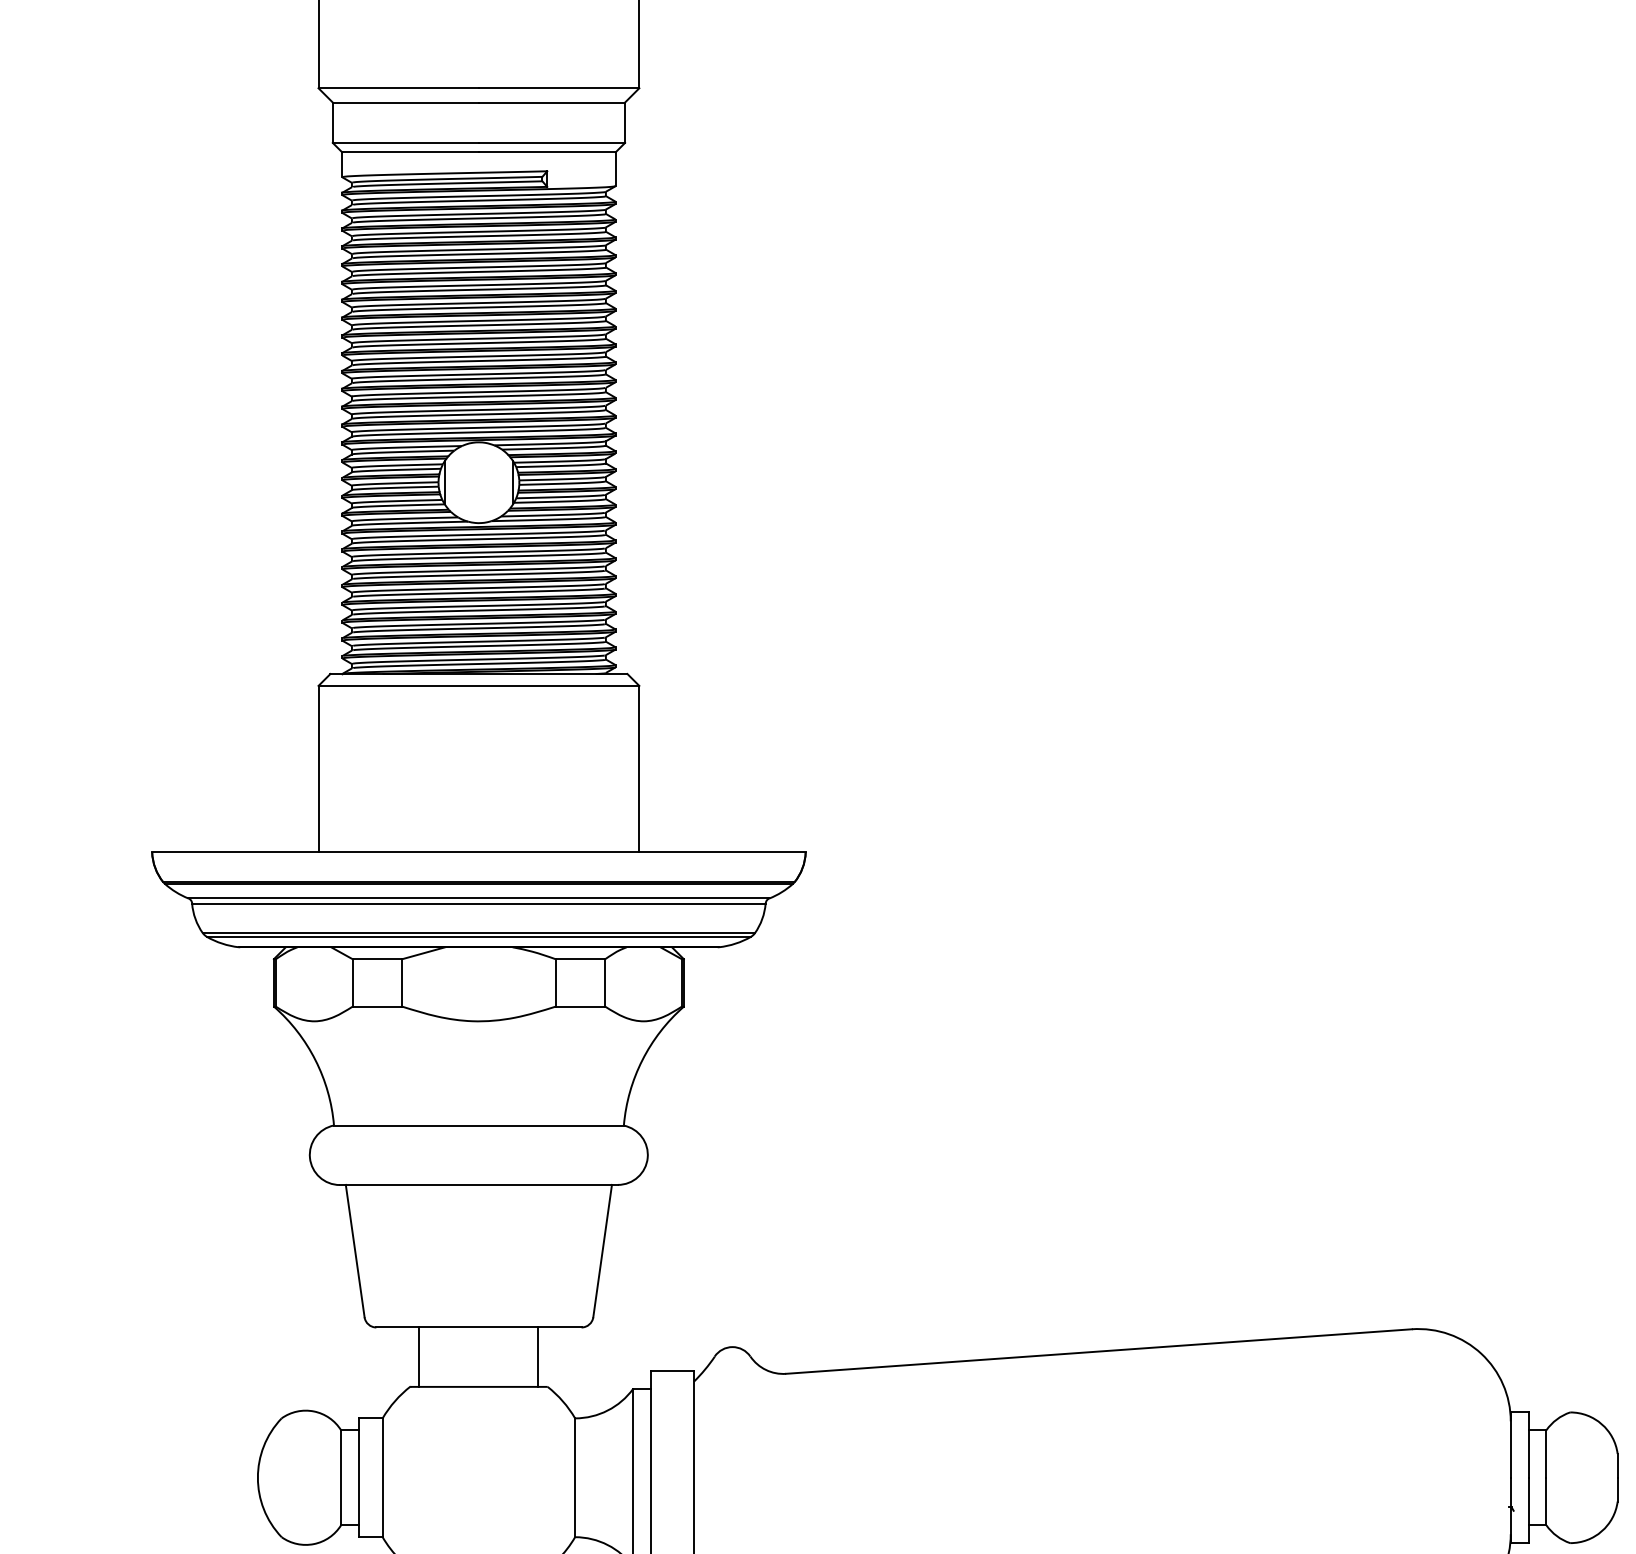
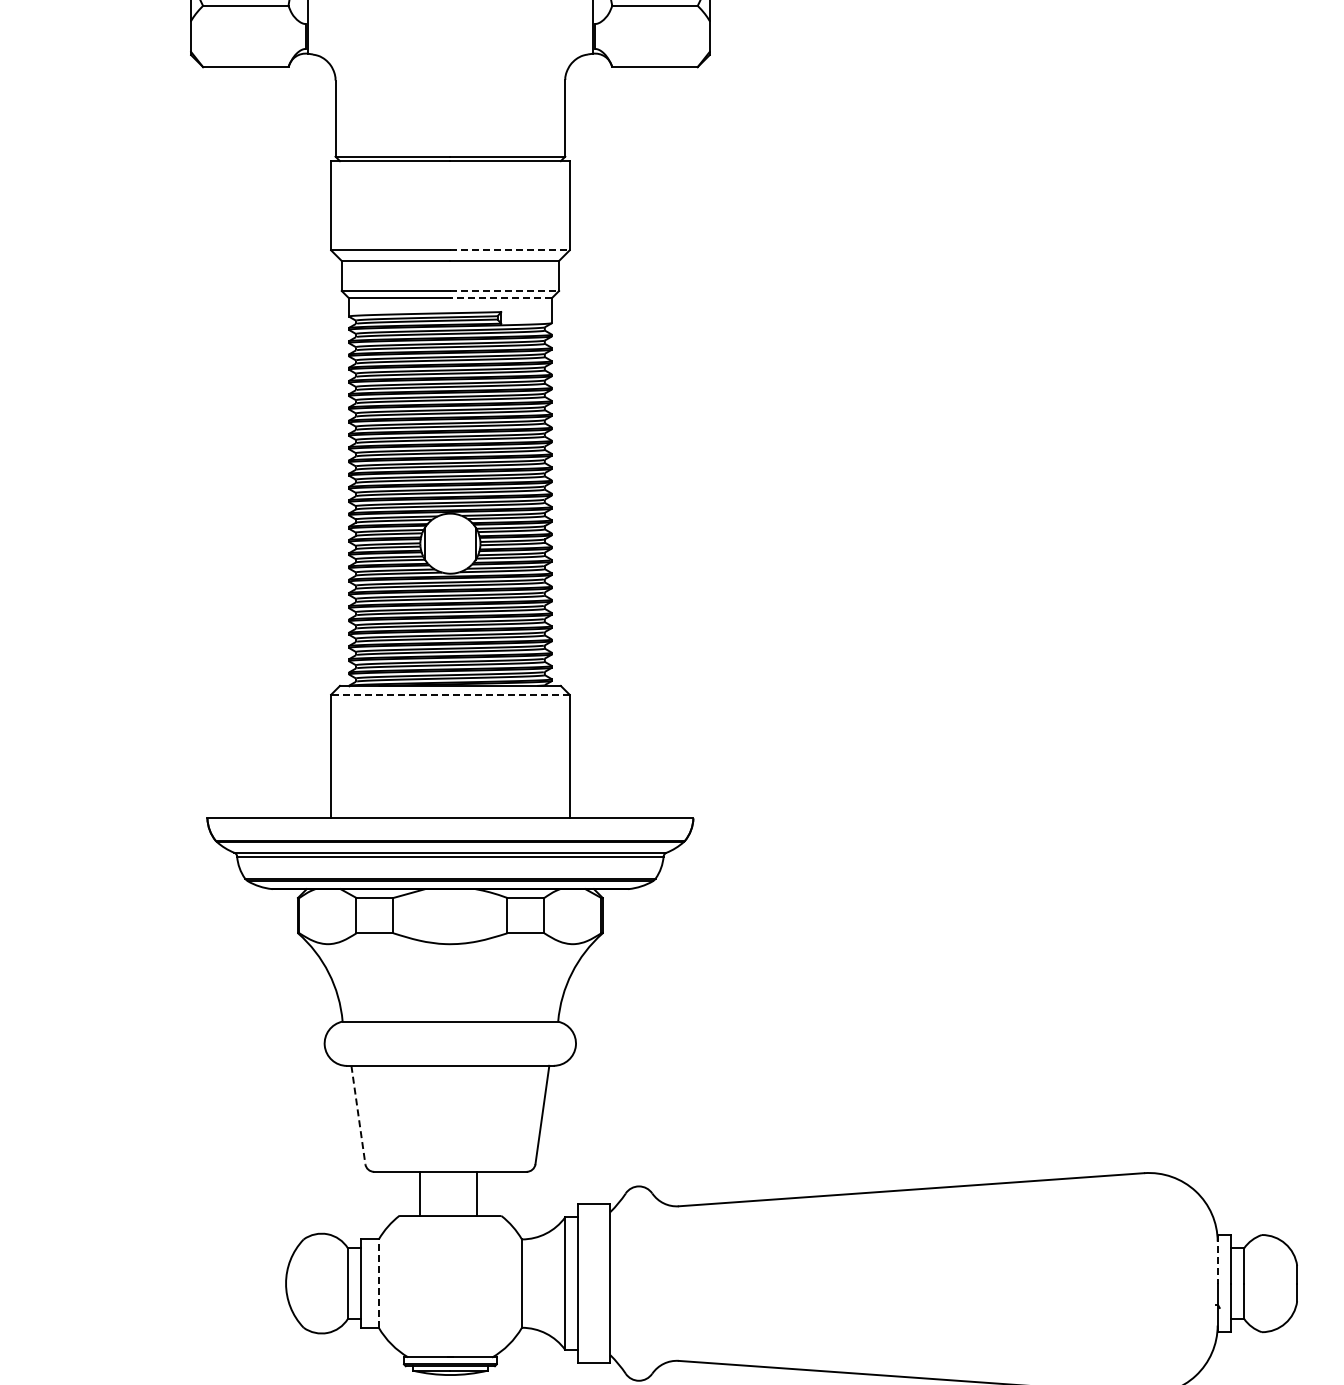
line: (559, 88) -> (510, 250), solid -> dashed
line: (553, 143) -> (505, 291), solid -> dashed
line: (547, 153) -> (501, 298), solid -> dashed
line: (477, 685) -> (449, 694), solid -> dashed
line: (355, 1251) -> (358, 1115), solid -> dashed
line: (419, 1356) -> (477, 1193), moved
line: (538, 1356) -> (419, 1193), moved
line: (1510, 1445) -> (1217, 1259), solid -> dashed
line: (382, 1477) -> (378, 1283), solid -> dashed

